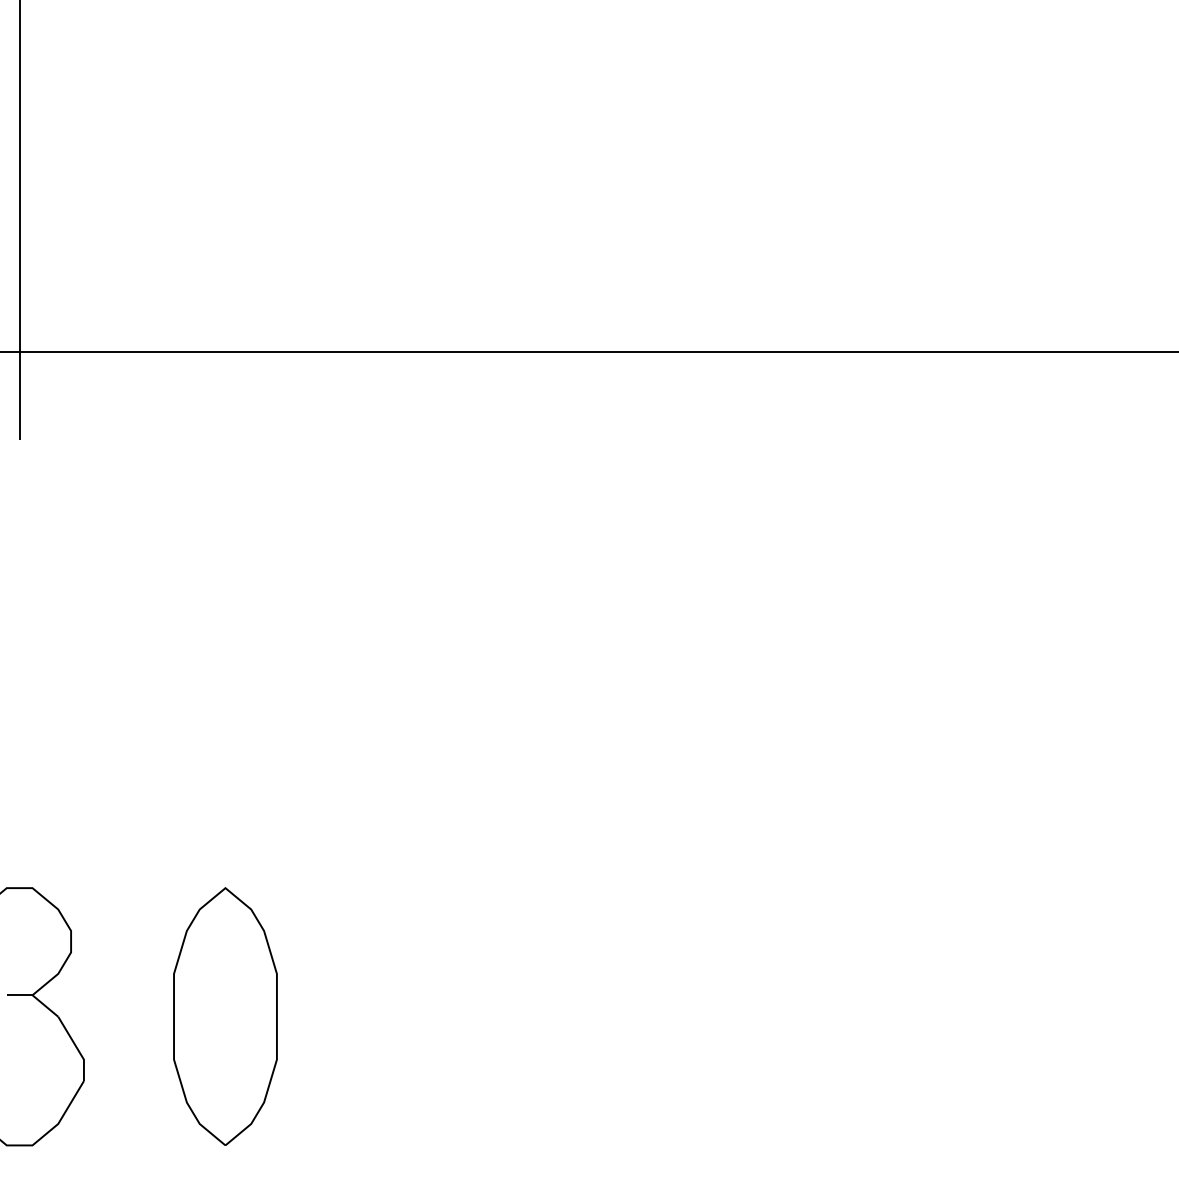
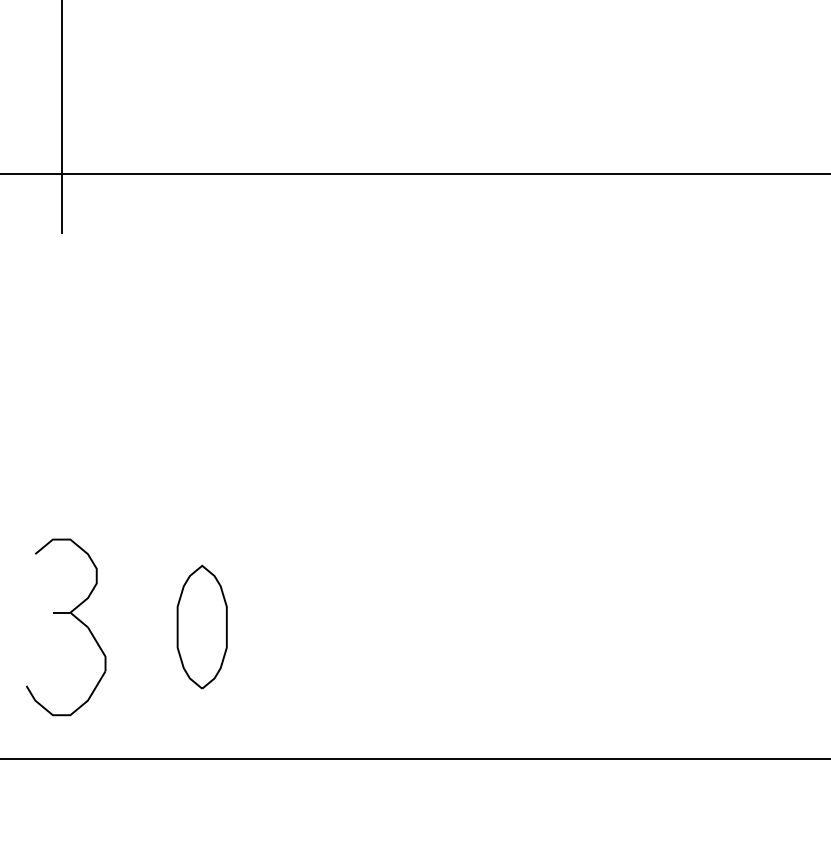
part: (226, 1015) -> (202, 626), size x0.7

